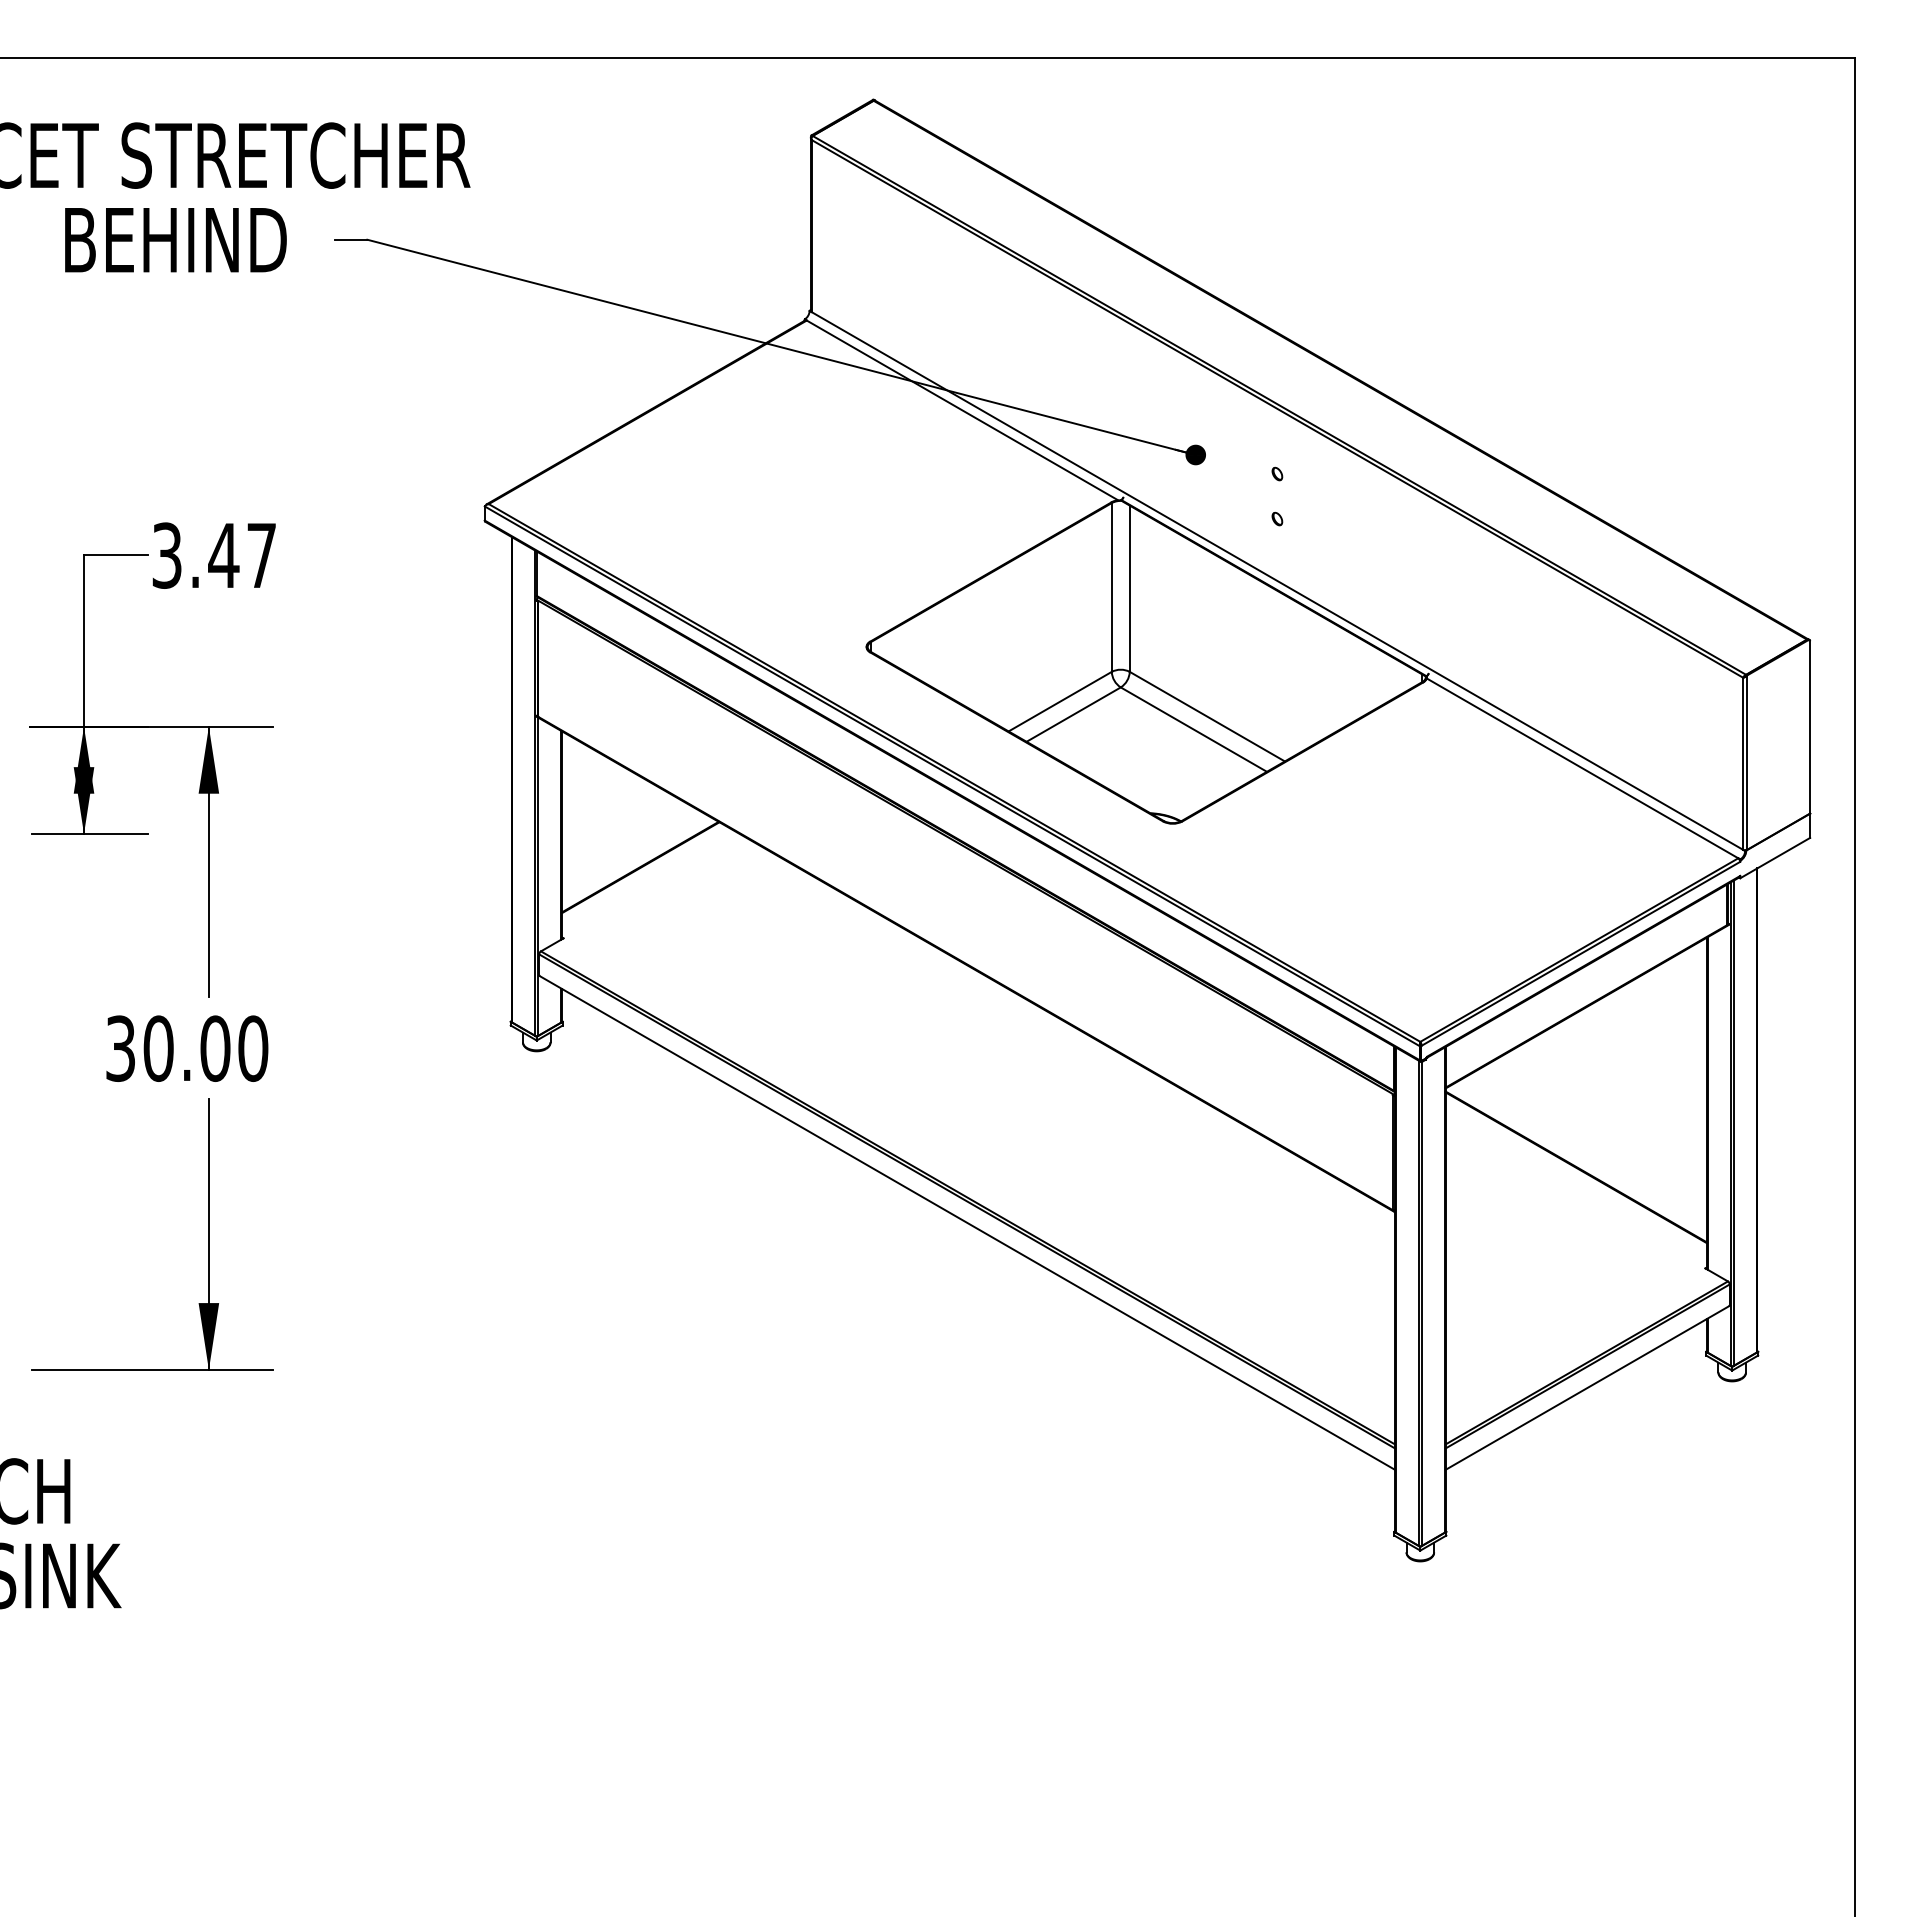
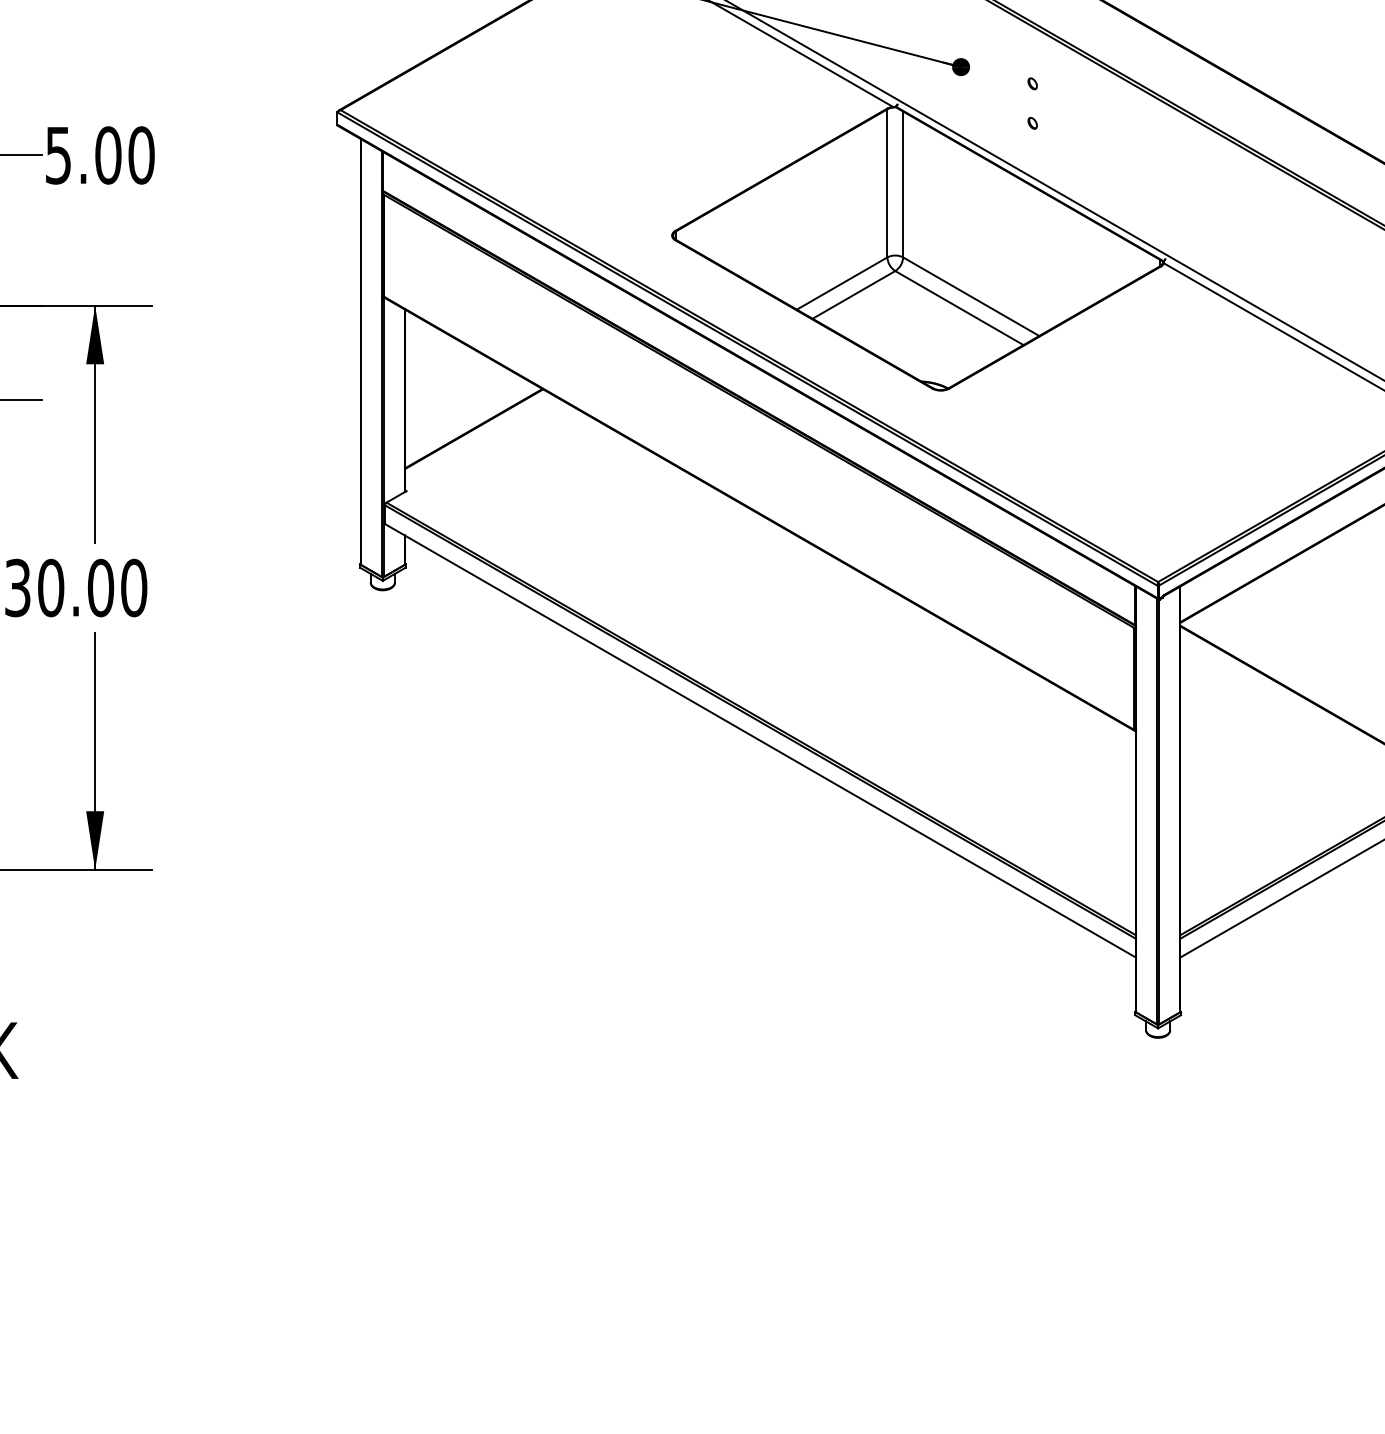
text: (214, 555) -> (100, 155), 3.47 -> 5.00

